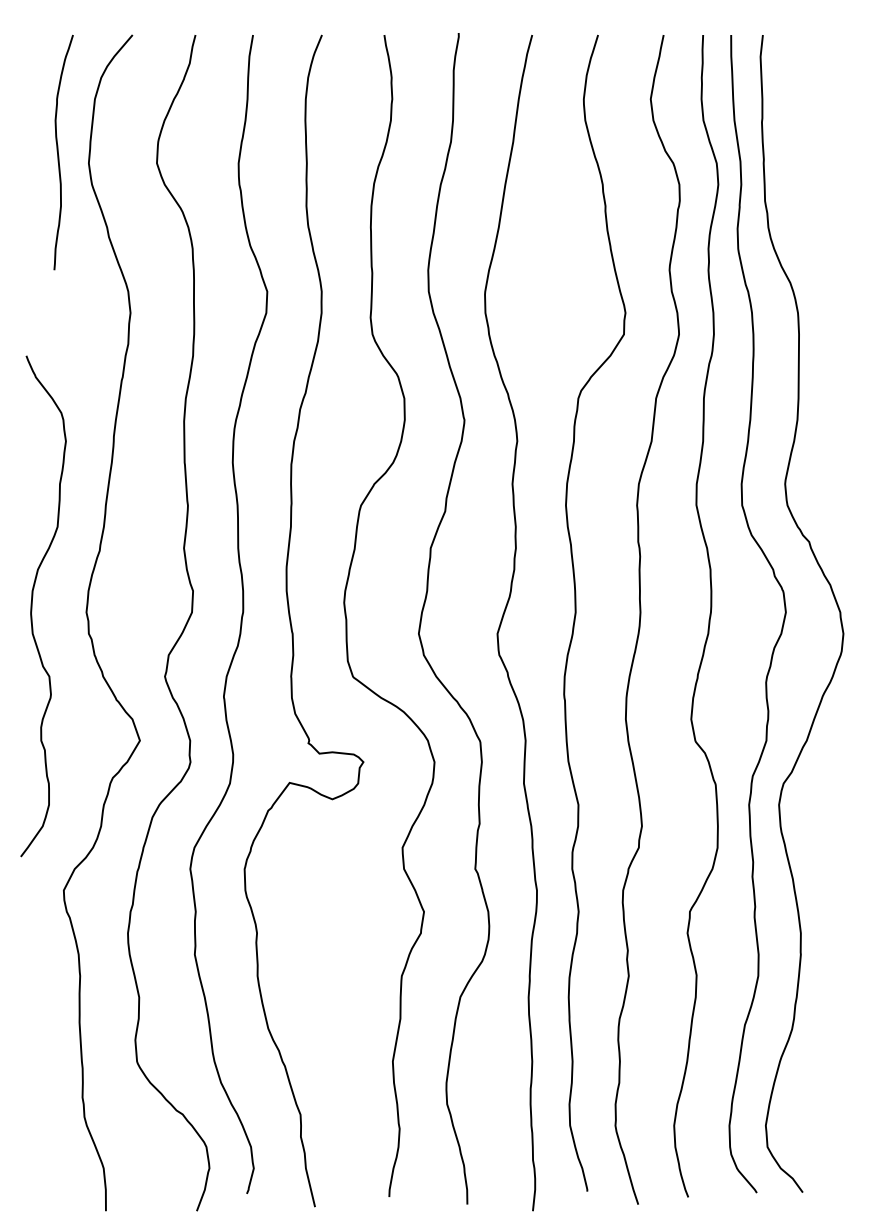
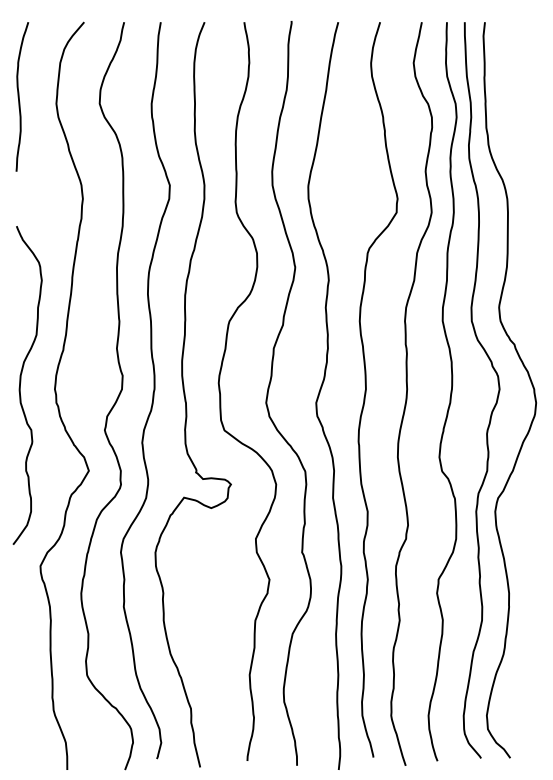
curve: (59, 151) -> (19, 96), moved

